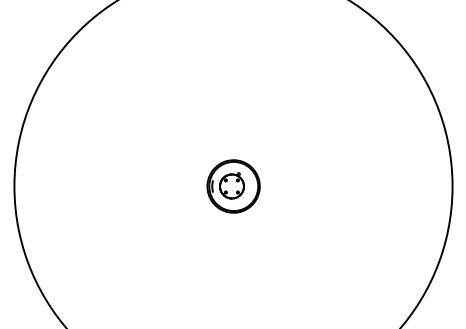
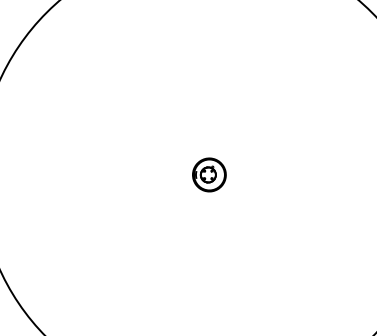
part: (233, 186) -> (209, 174), size x0.6

